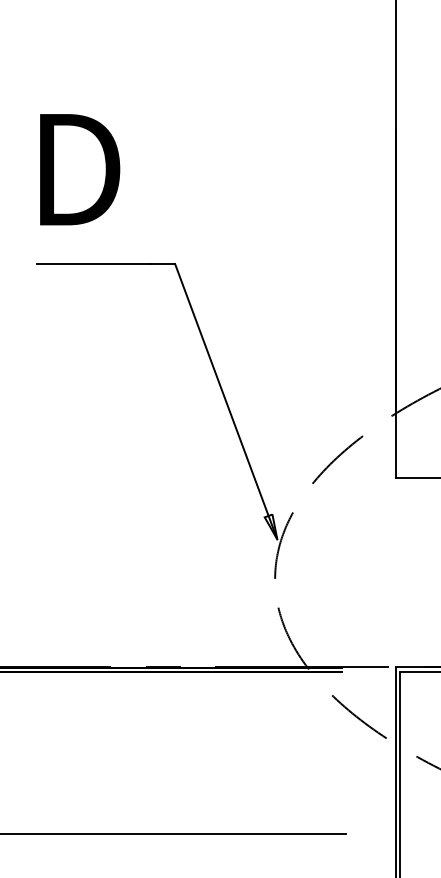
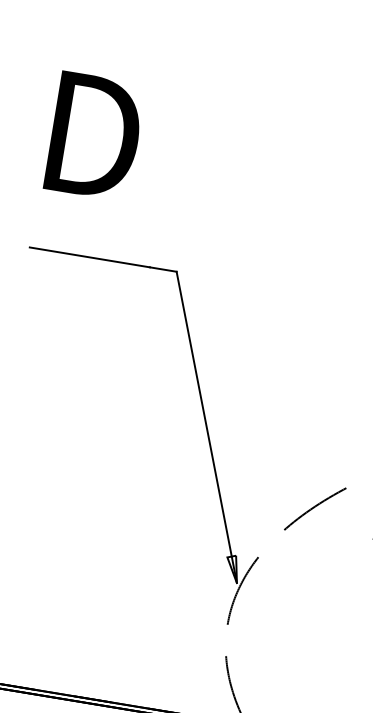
text: (80, 169) -> (95, 136), moved

